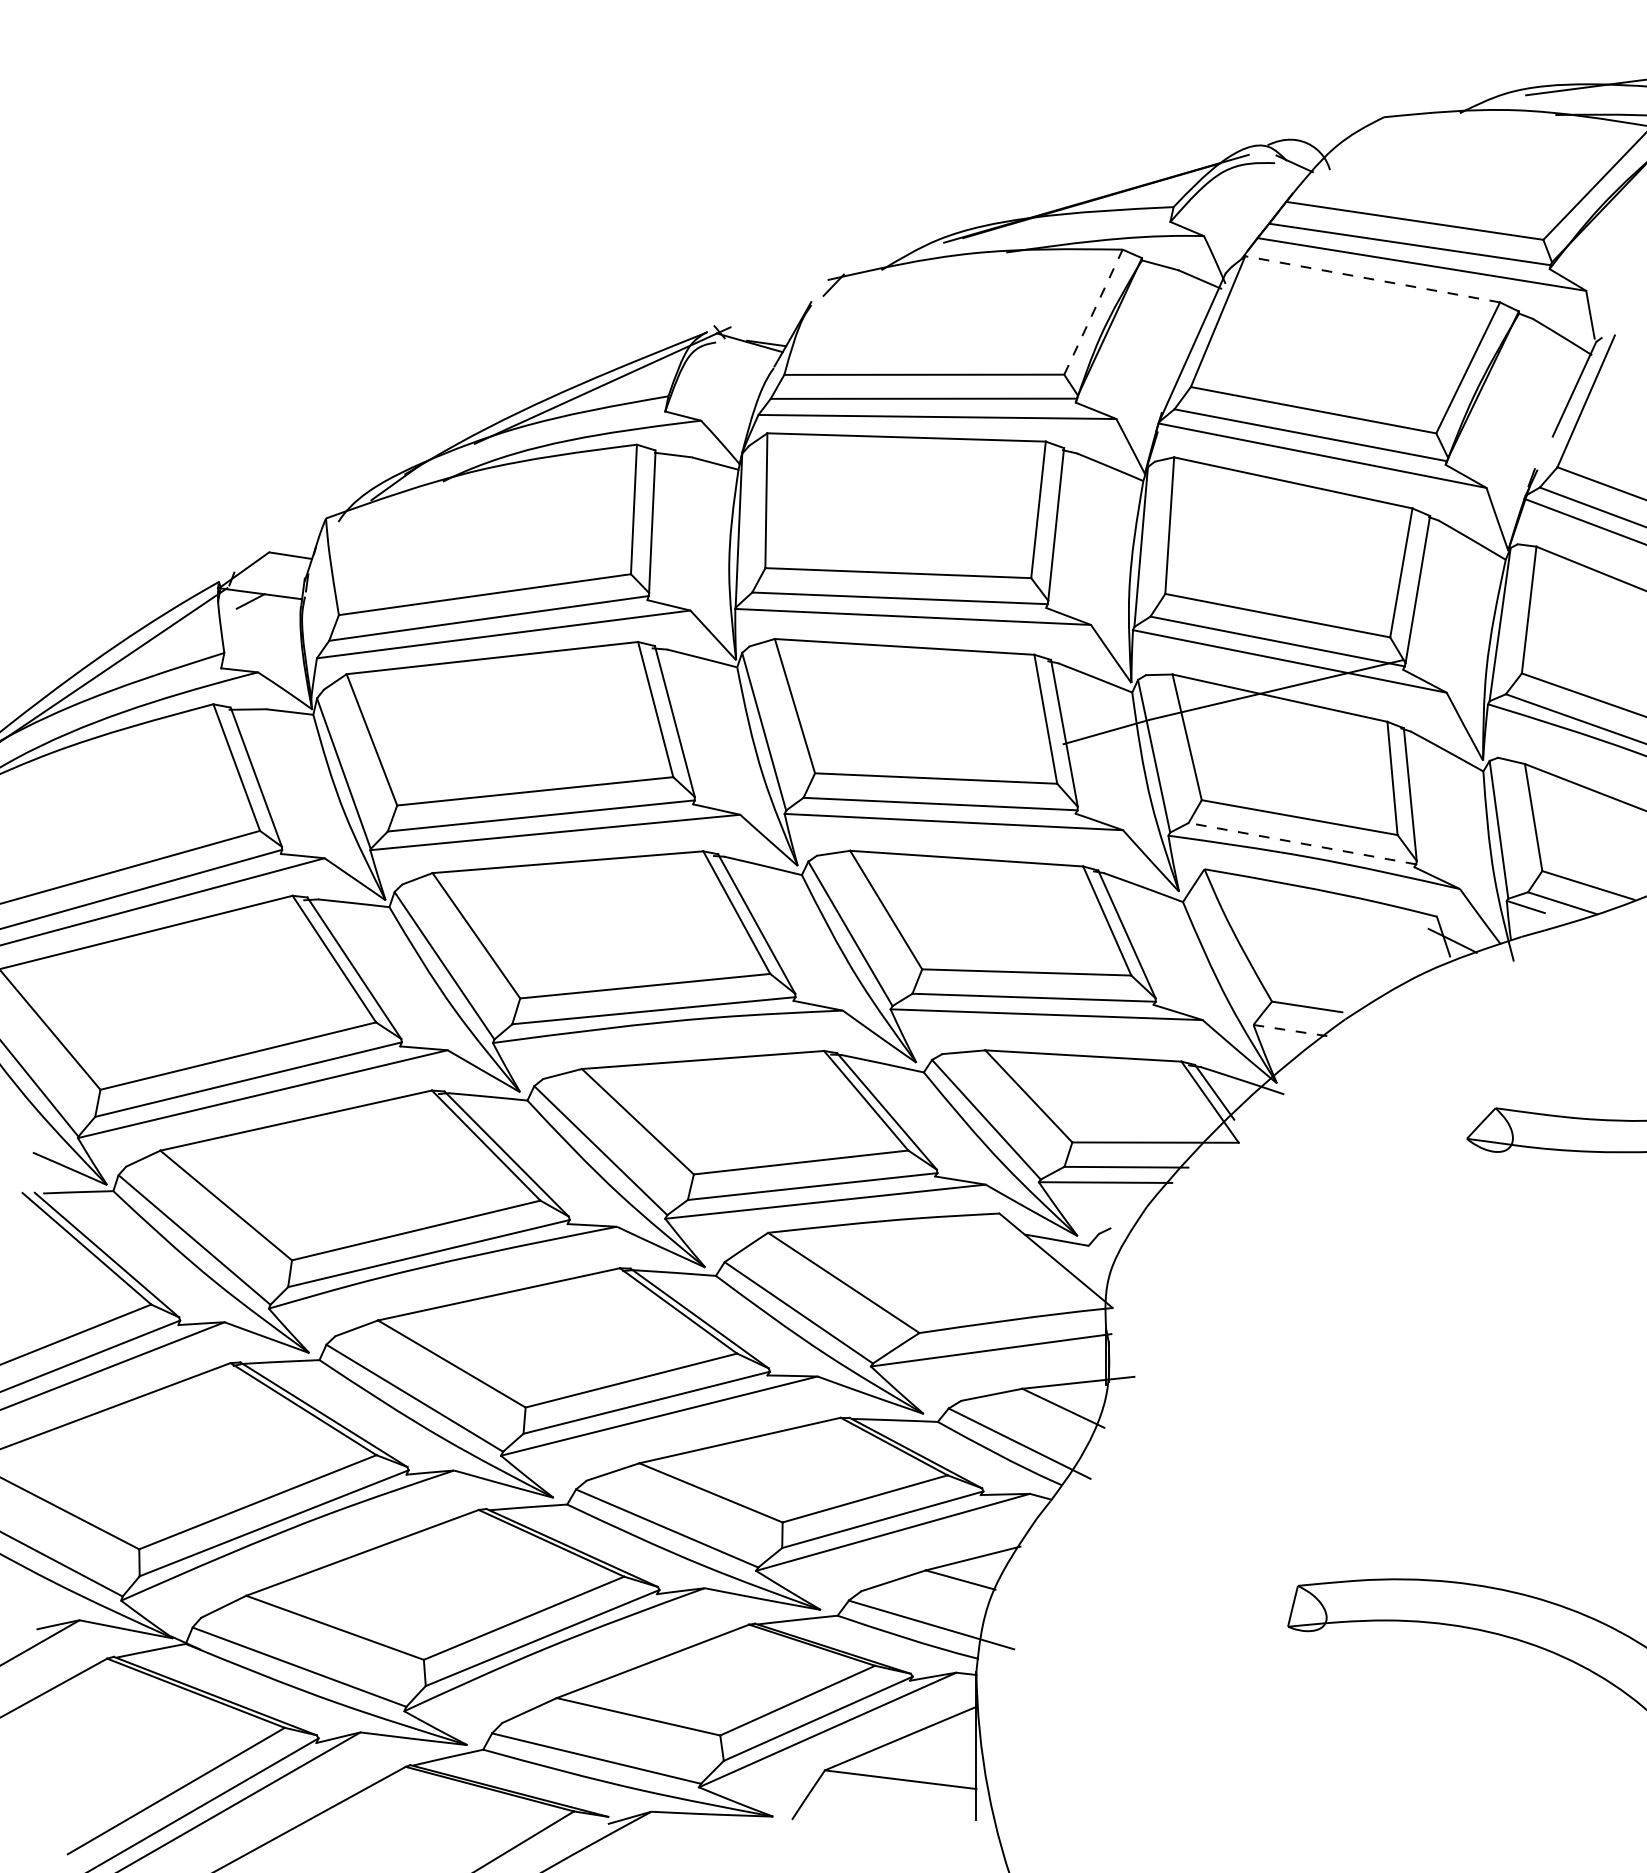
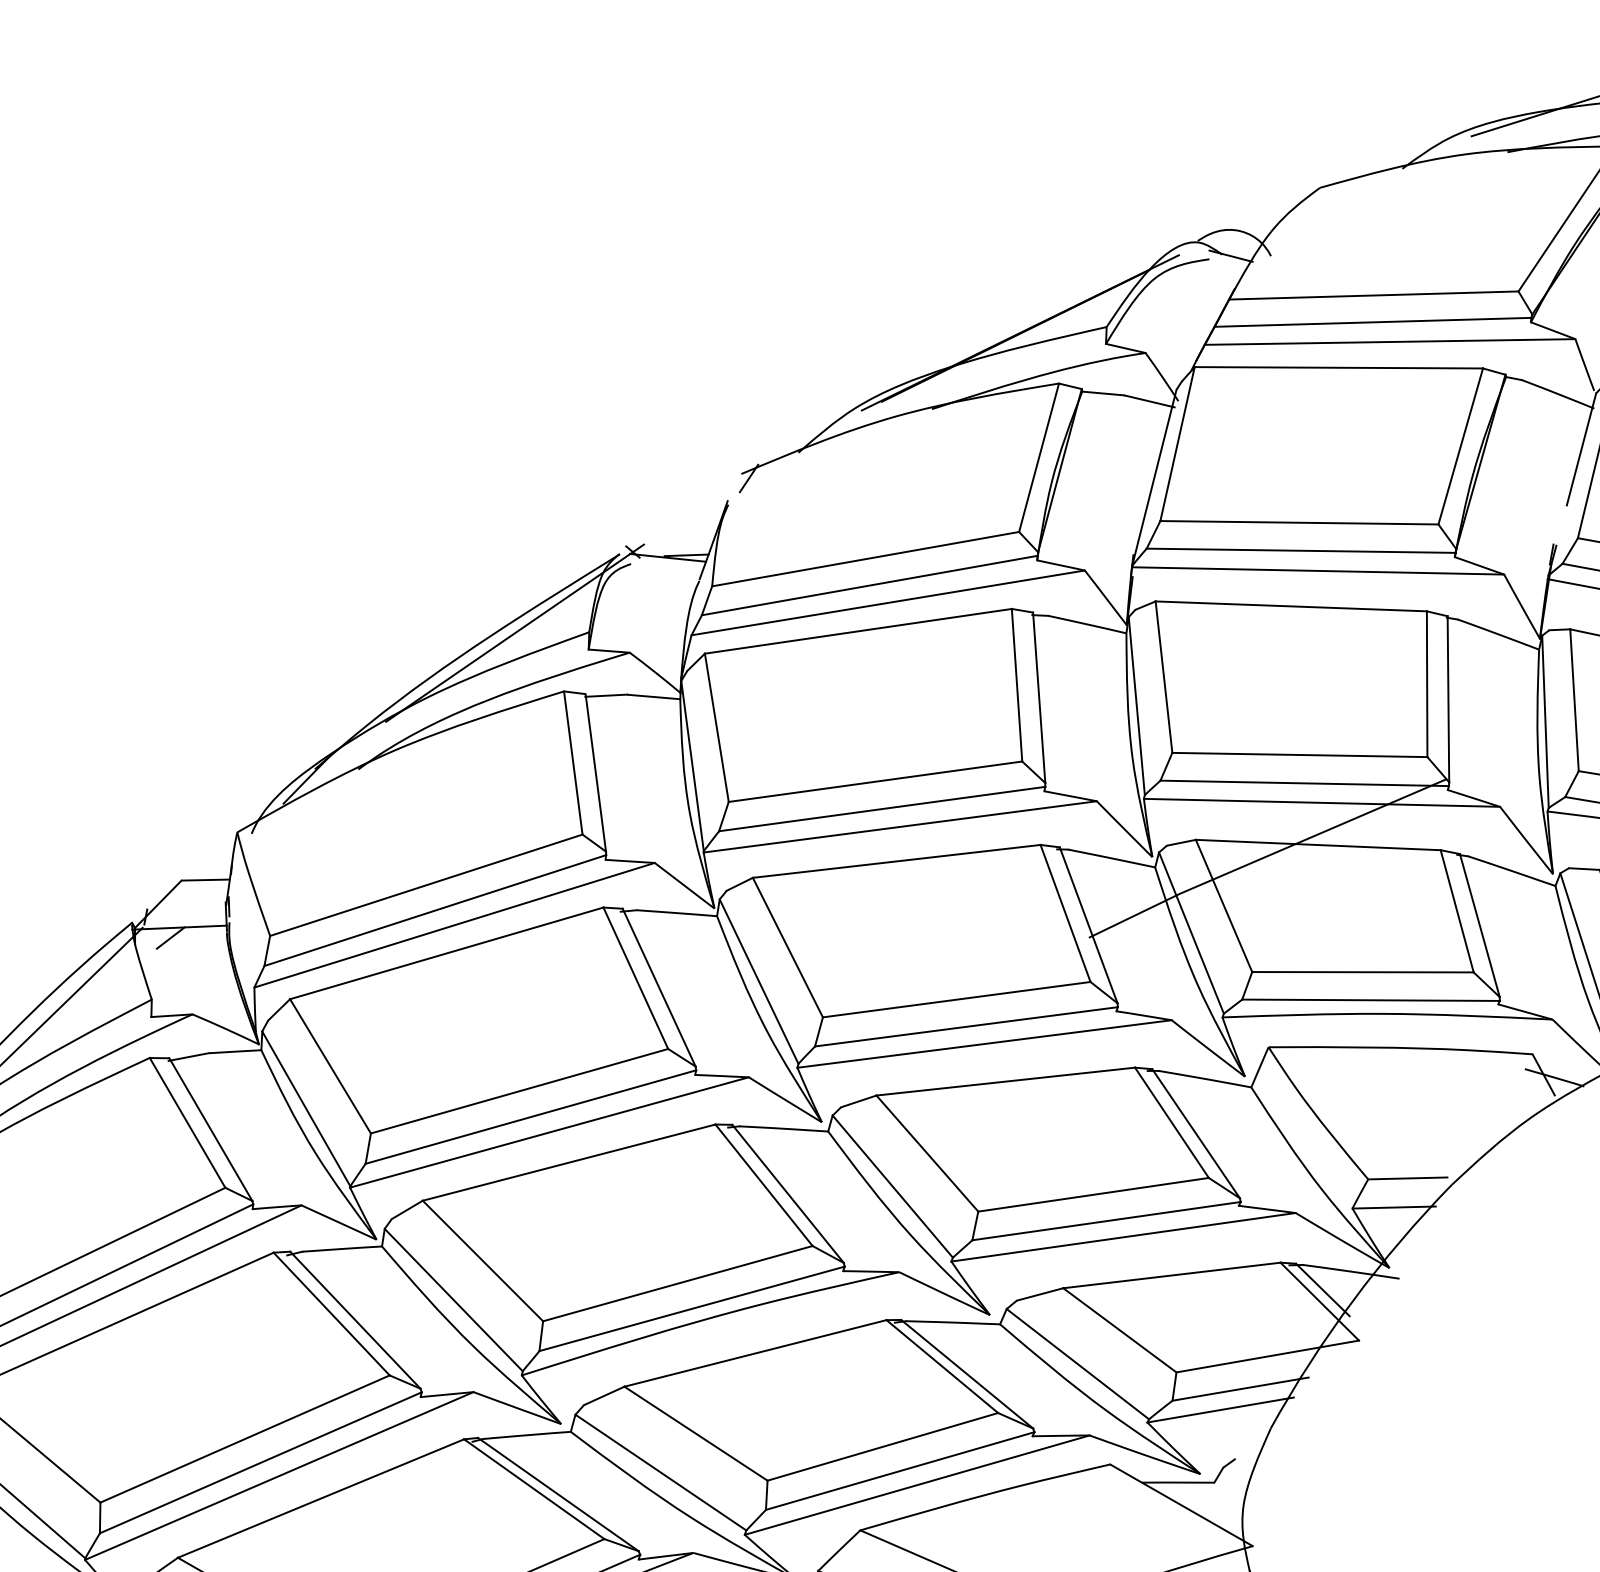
line: (1372, 279) -> (1338, 367), dashed -> solid
line: (1093, 311) -> (1038, 457), dashed -> solid
line: (1302, 843) -> (1371, 1000), dashed -> solid
line: (1291, 1030) -> (1395, 1207), dashed -> solid

